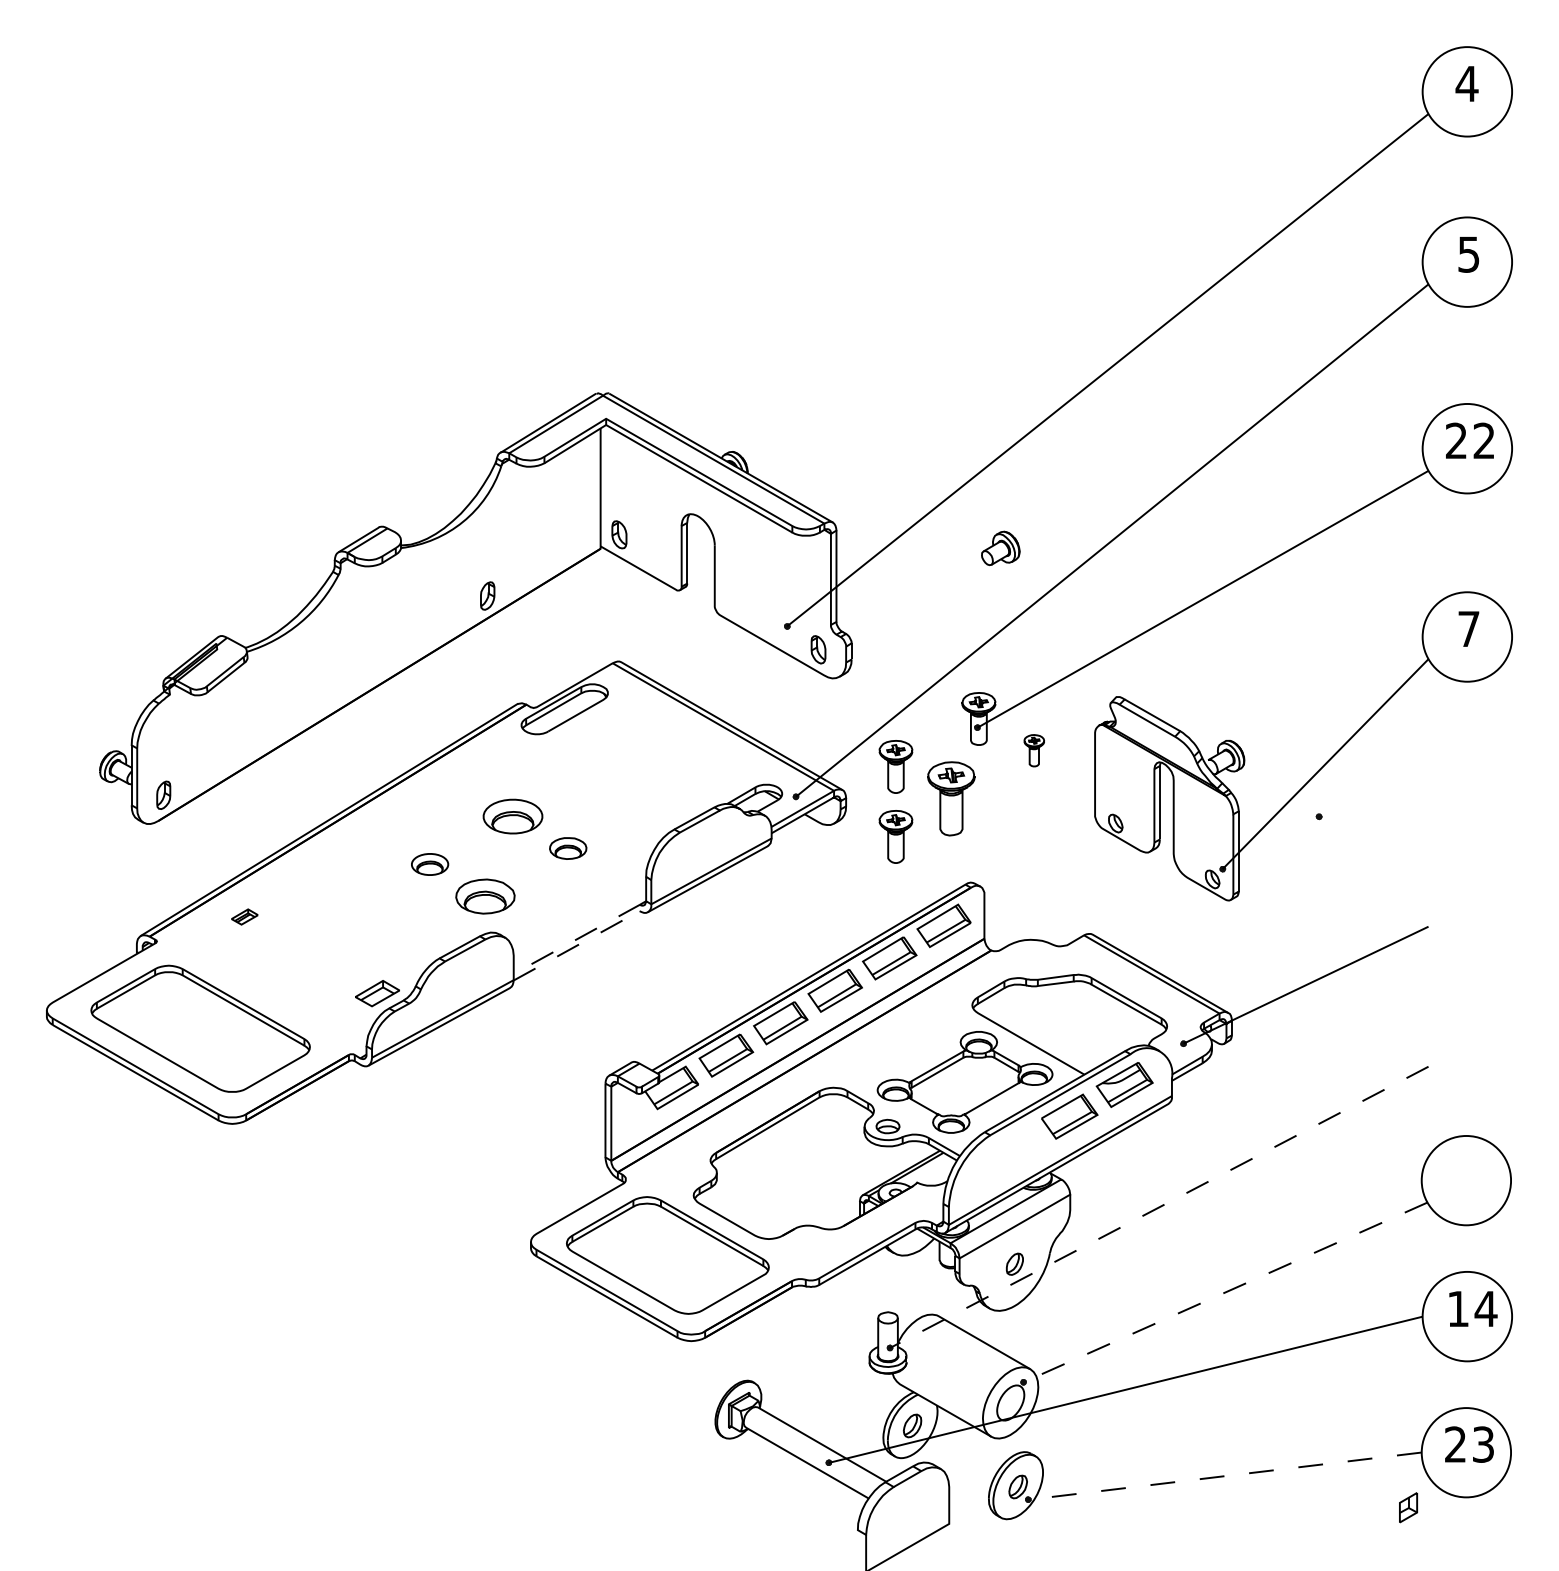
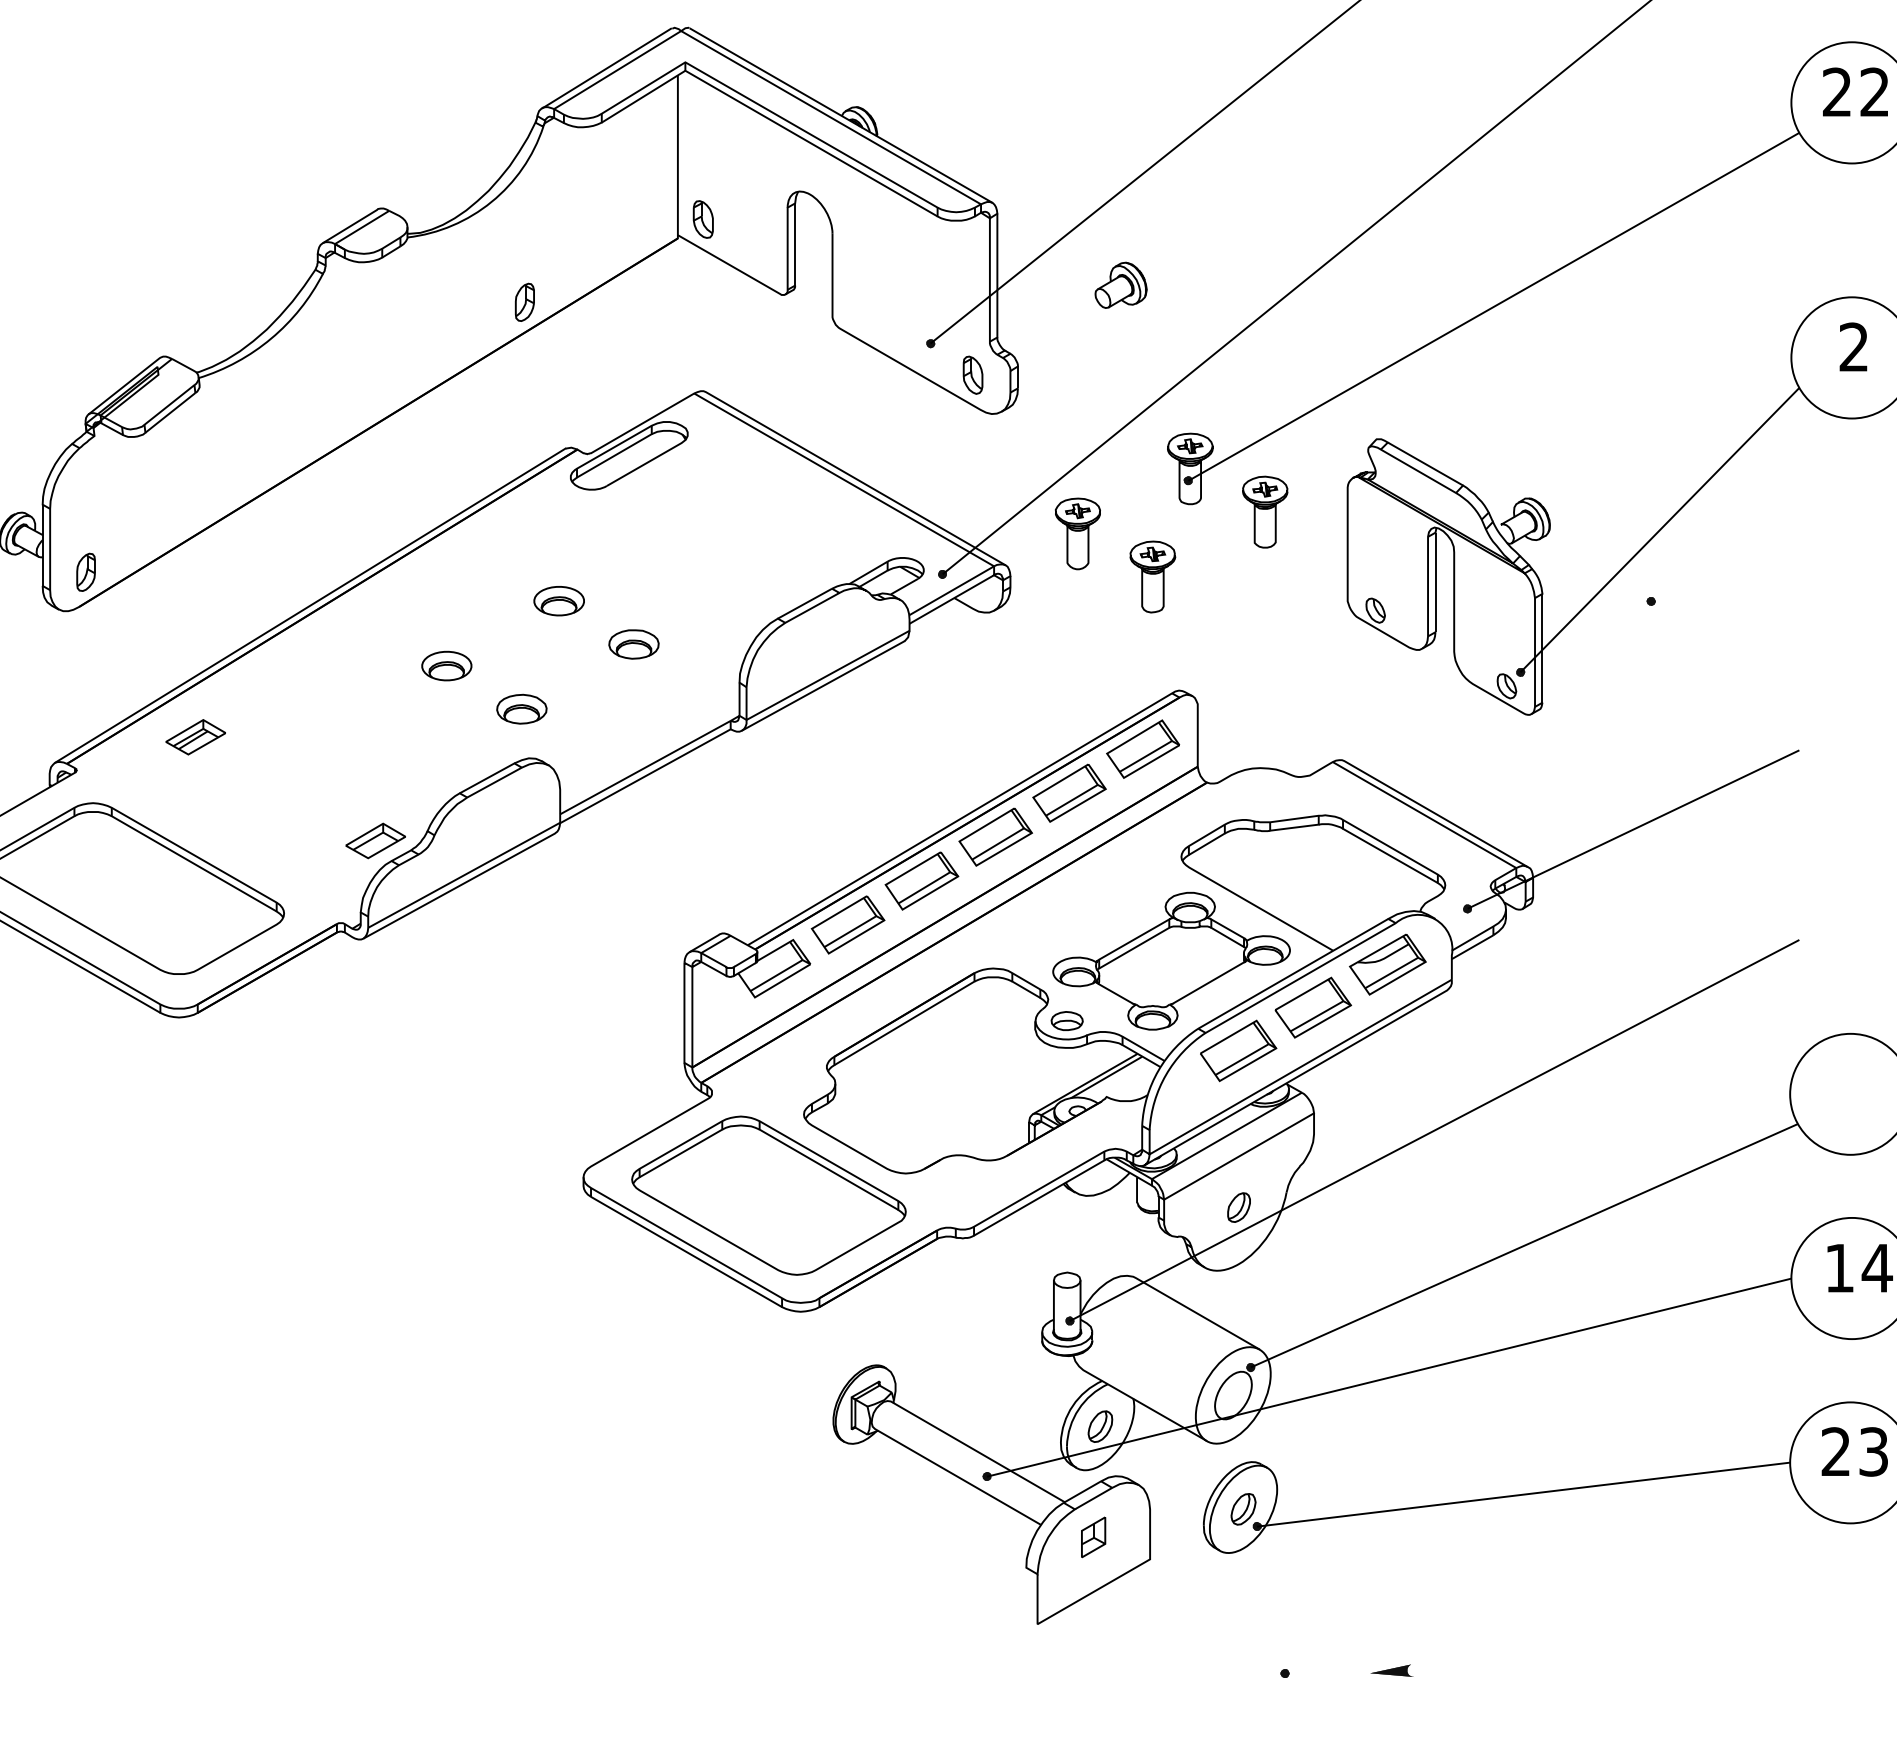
part: (1000, 547) -> (1120, 284), moved
text: (1468, 628) -> (1853, 346), 7 -> 2
part: (1034, 750) -> (1265, 511), size x1.67
part: (950, 798) -> (1151, 576), size x0.71
part: (512, 816) -> (558, 601), size x0.62
part: (895, 836) -> (1077, 628), removed
part: (485, 895) -> (521, 708), size x0.62
line: (639, 907) -> (730, 724), dashed -> solid
part: (244, 916) -> (195, 736), size x1.67
part: (1014, 1148) -> (1238, 1050), added
line: (1159, 1207) -> (1434, 1130), dashed -> solid
line: (1225, 1292) -> (1524, 1245), dashed -> solid
line: (1224, 1476) -> (1522, 1495), dashed -> solid
part: (1408, 1507) -> (1093, 1537), moved

